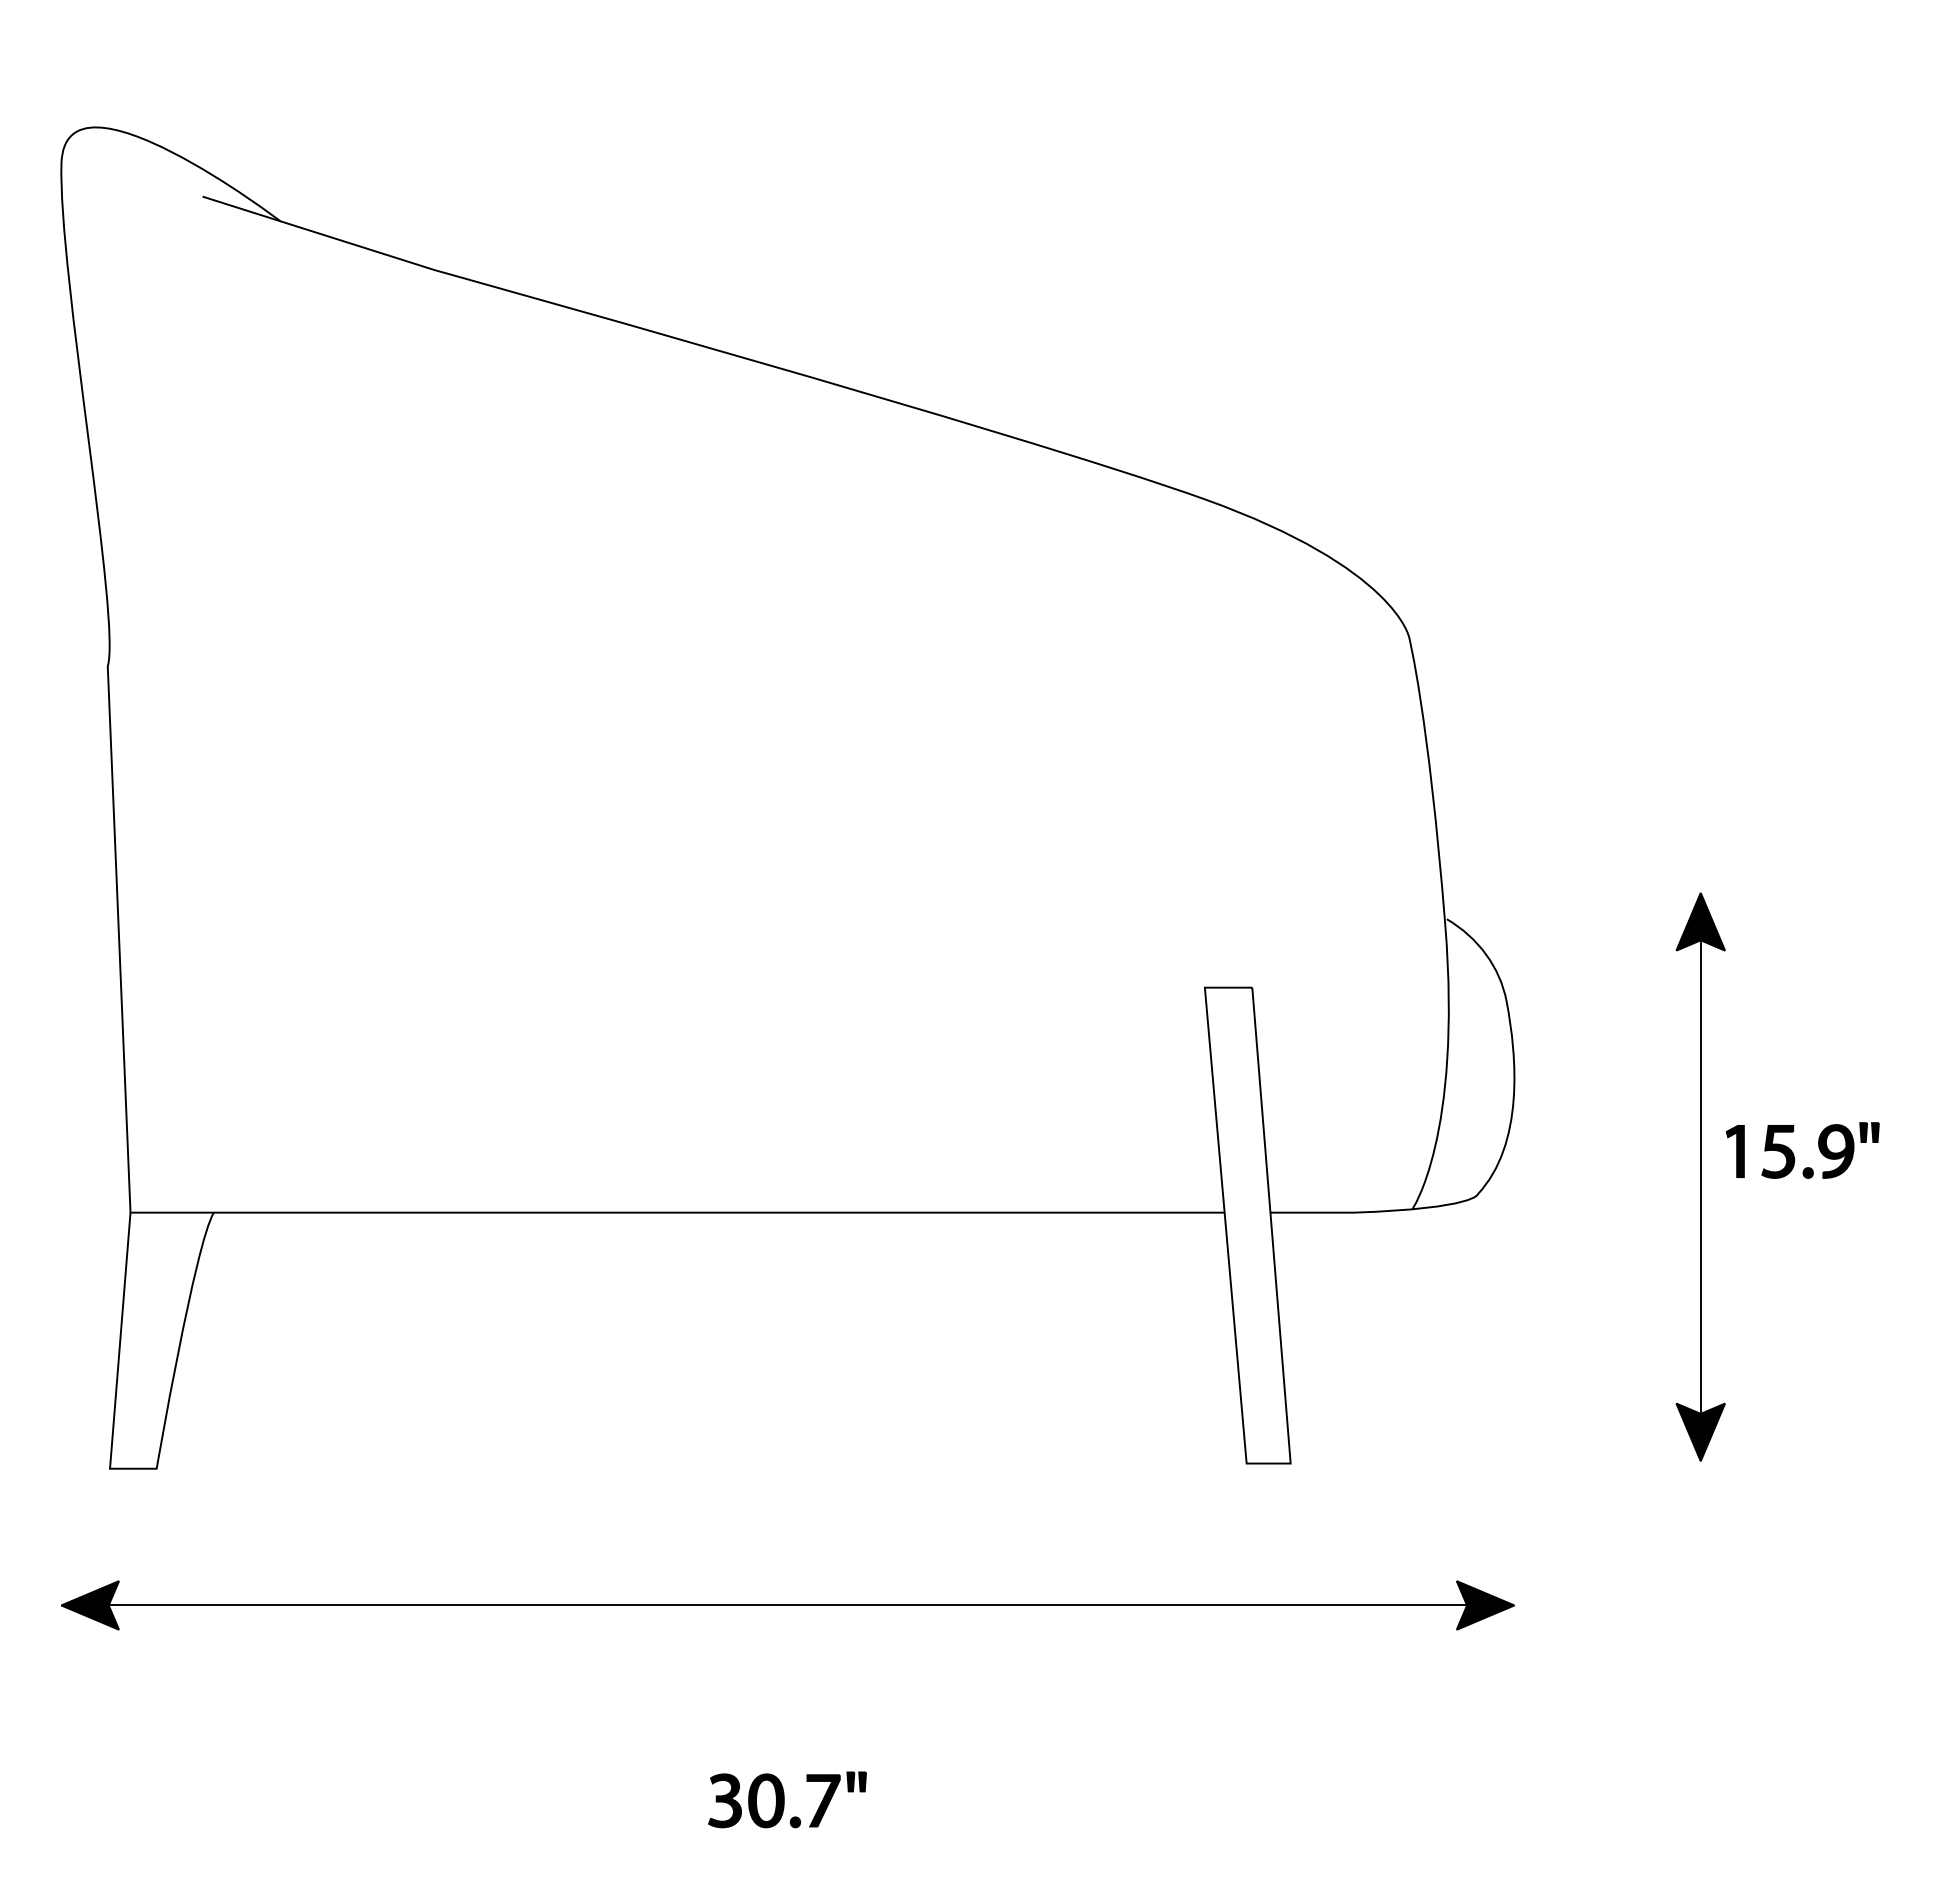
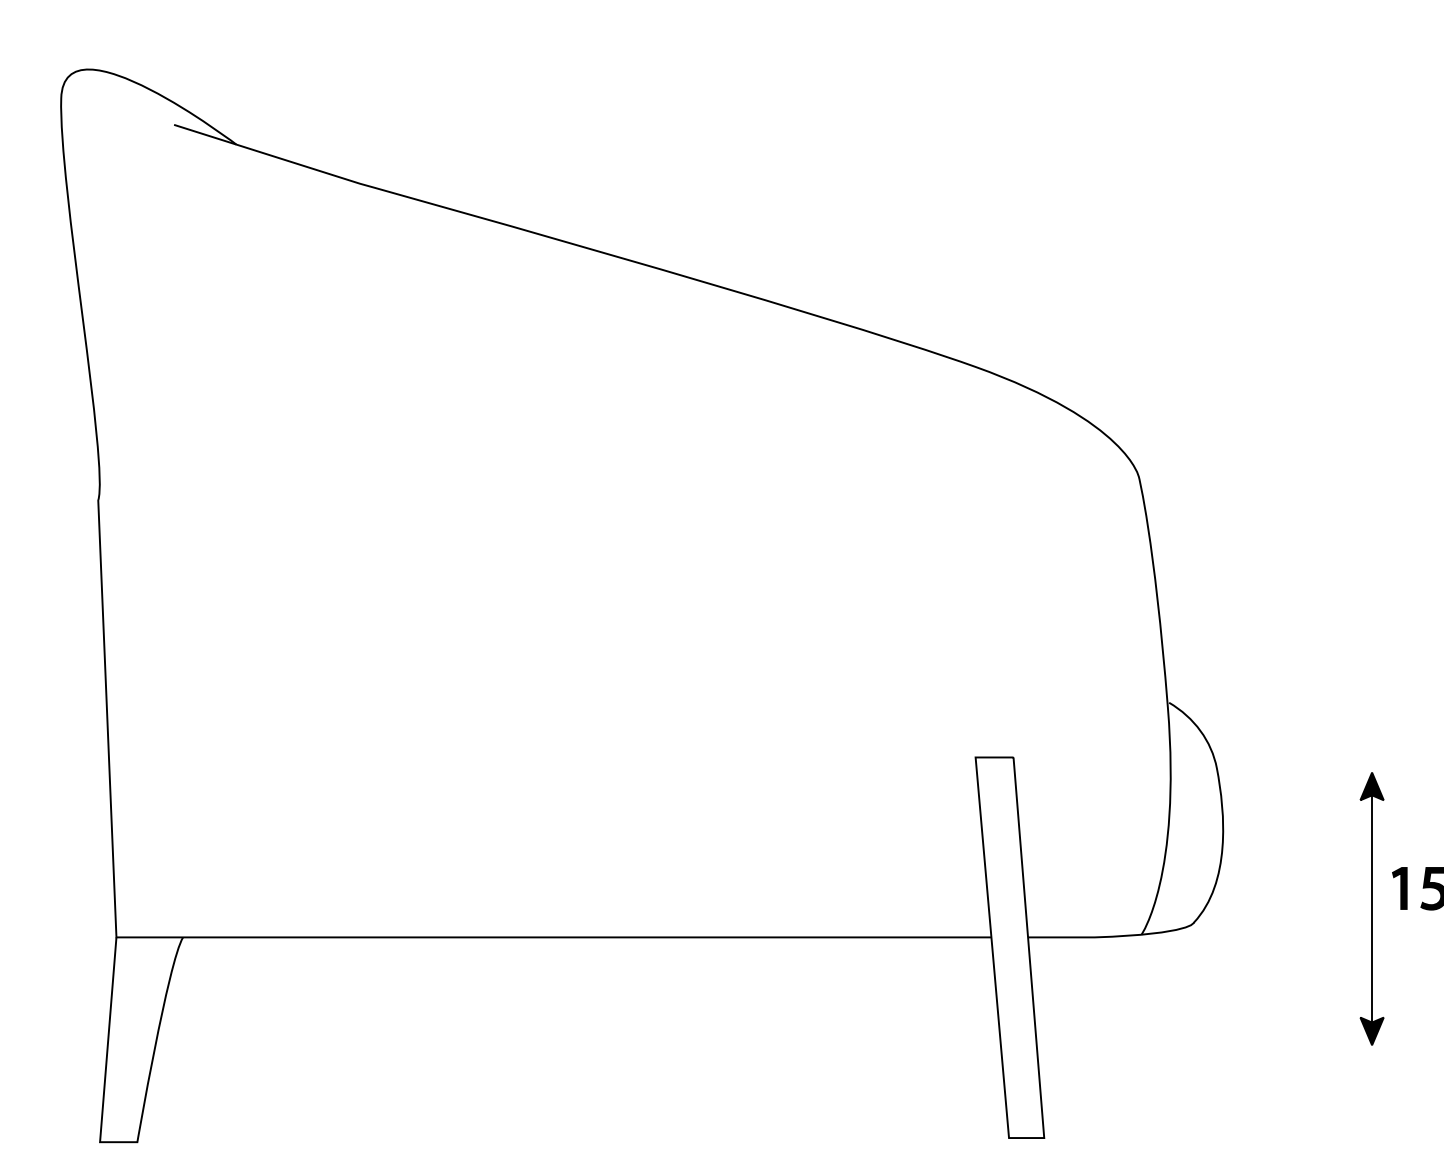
part: (1700, 1176) -> (1371, 908), size x0.6

